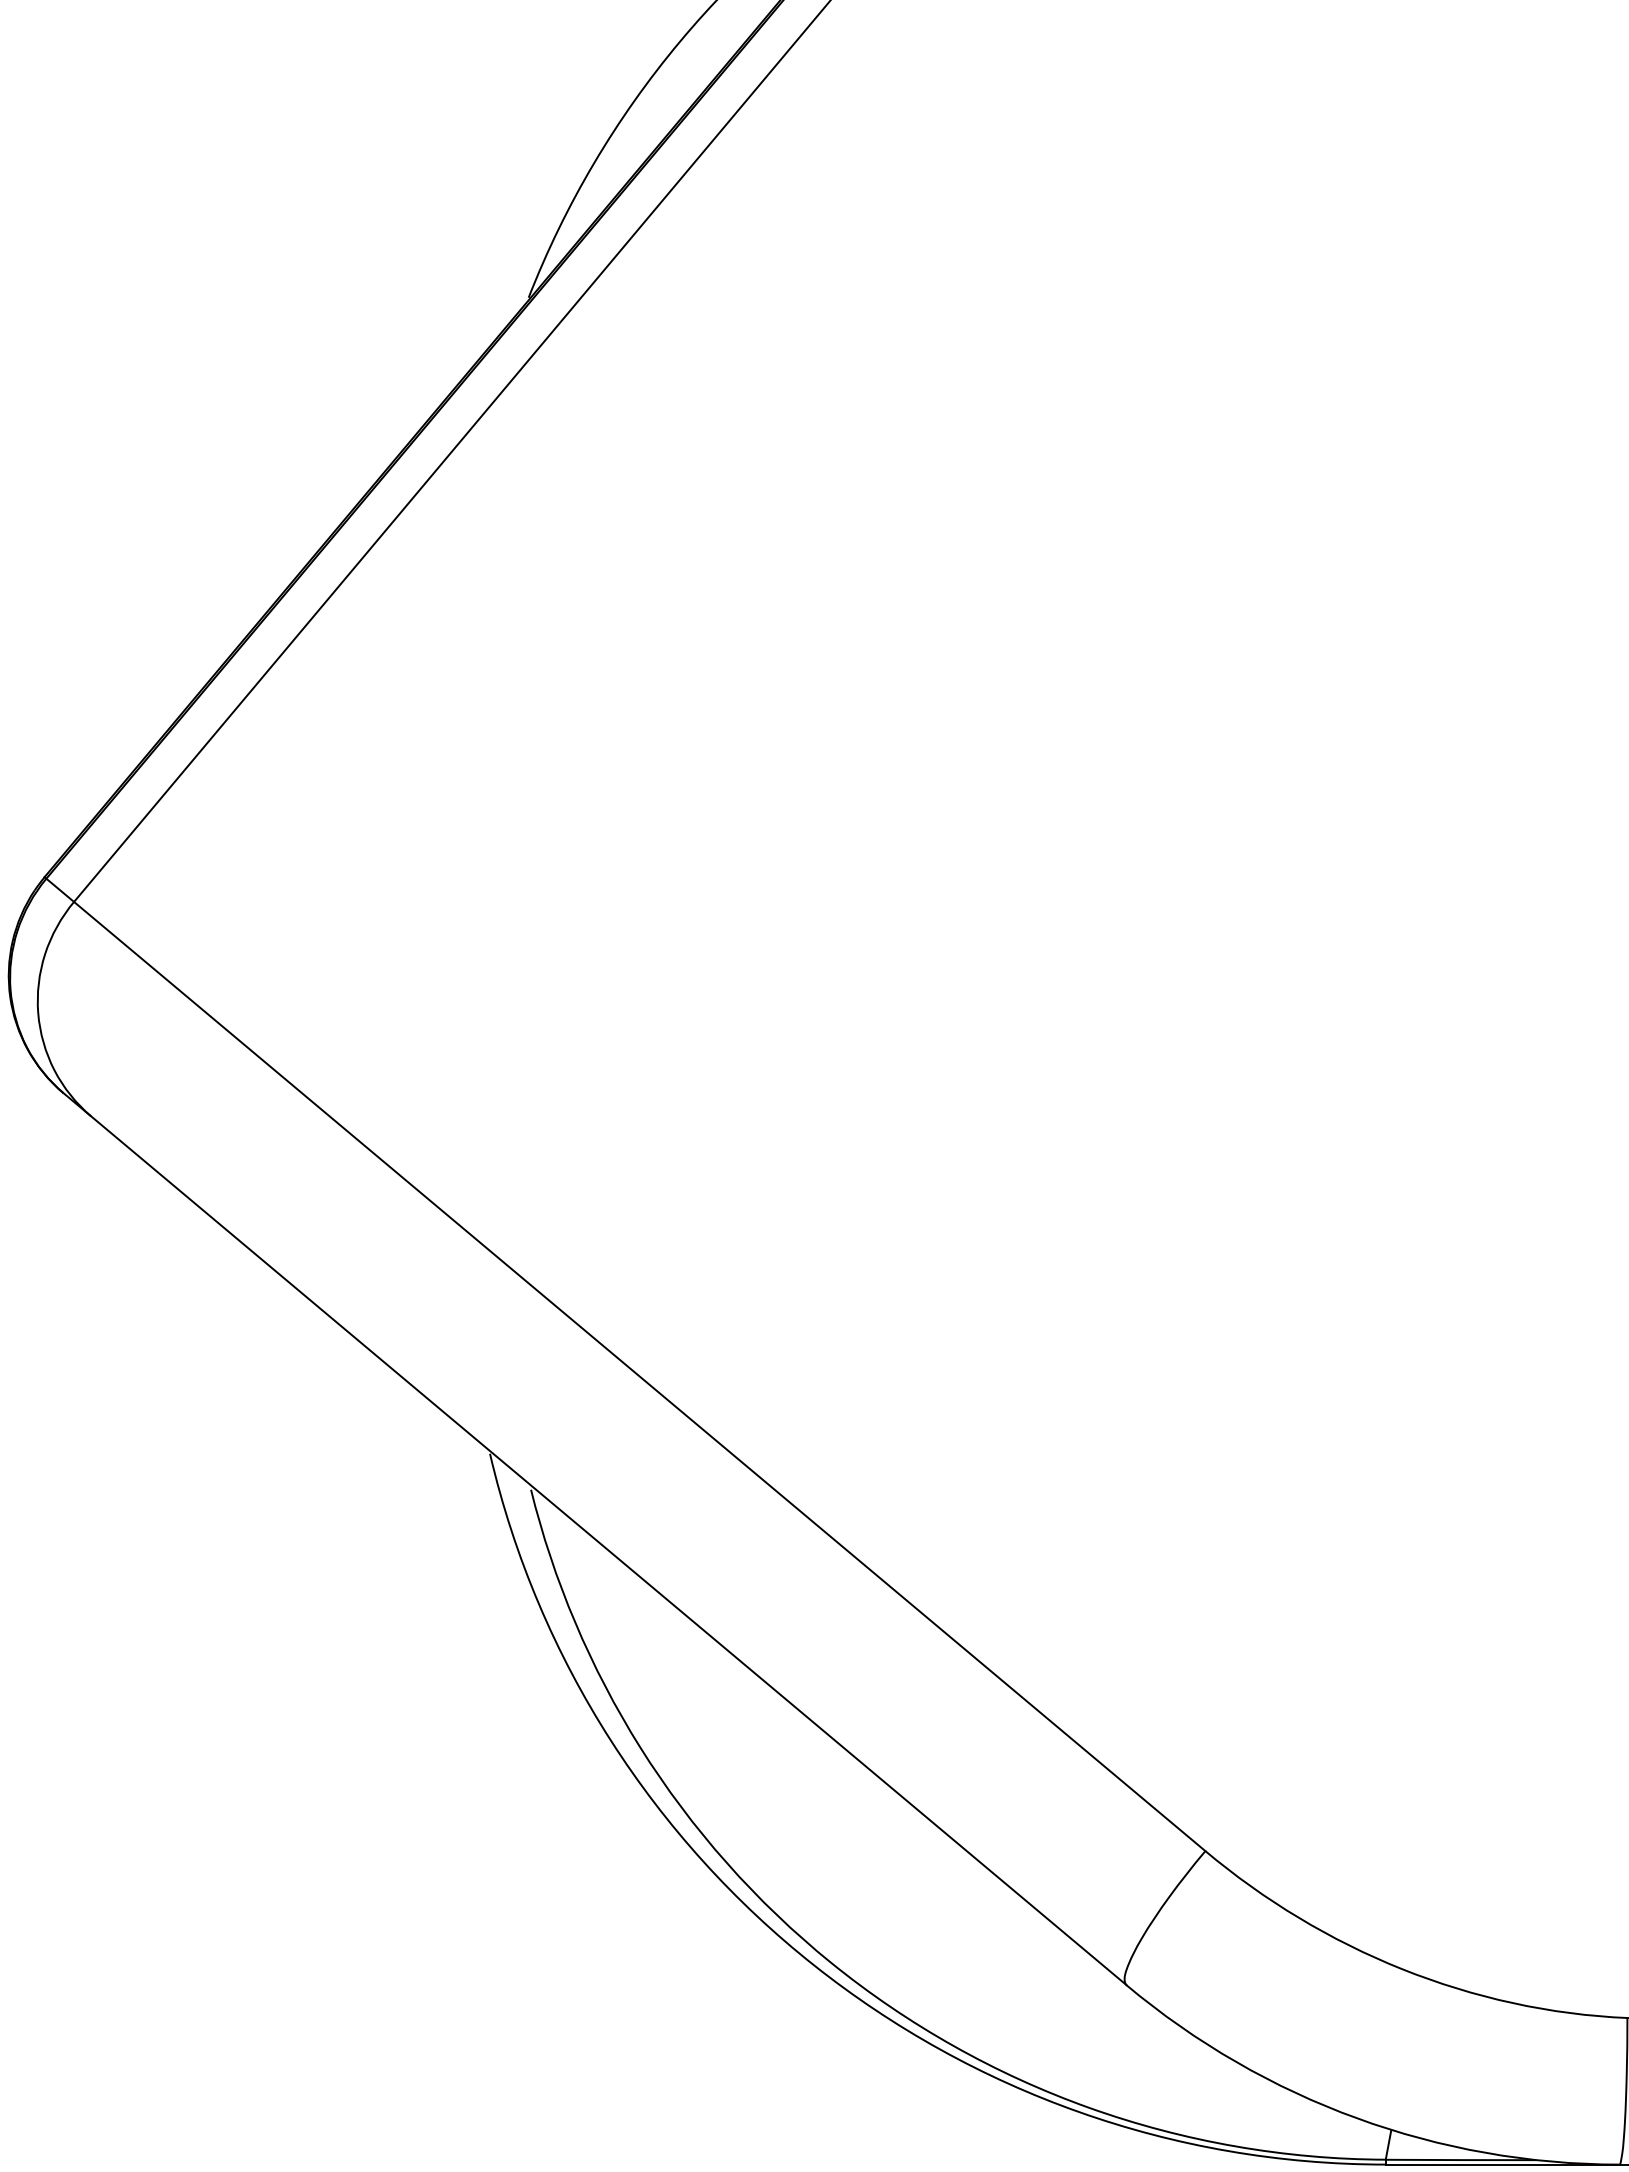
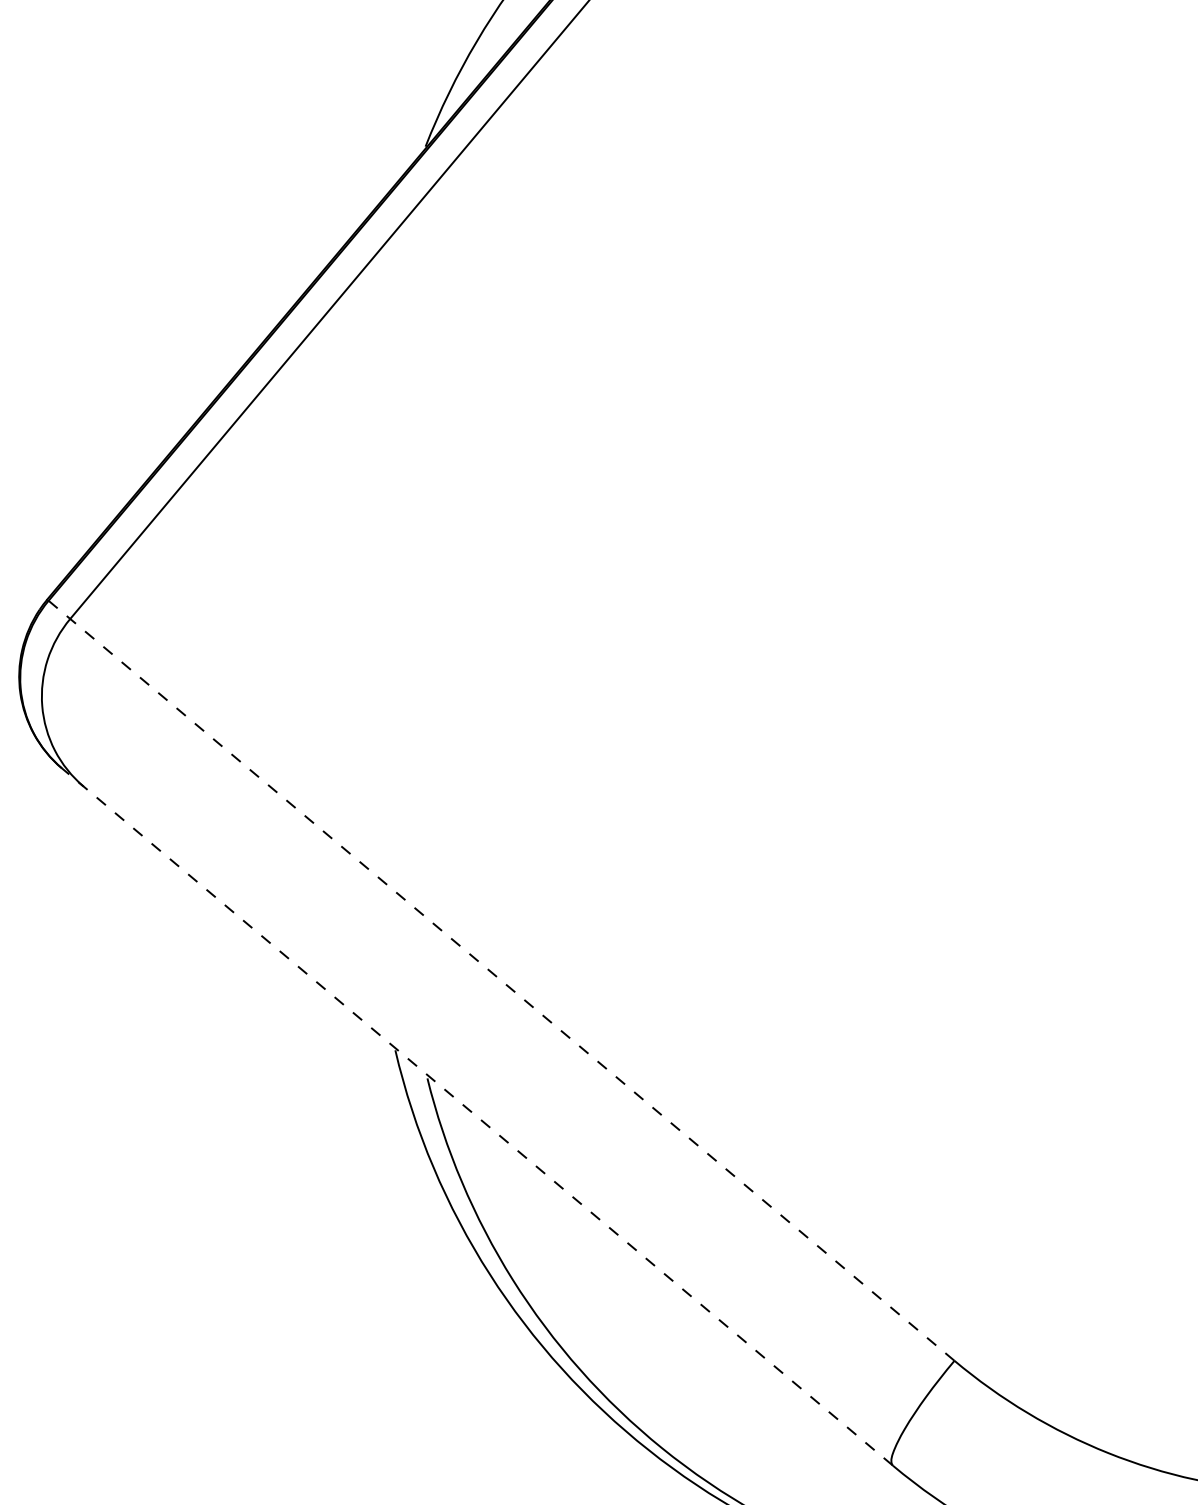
line: (624, 1364) -> (500, 980), solid -> dashed
line: (595, 1539) -> (477, 1117), solid -> dashed

